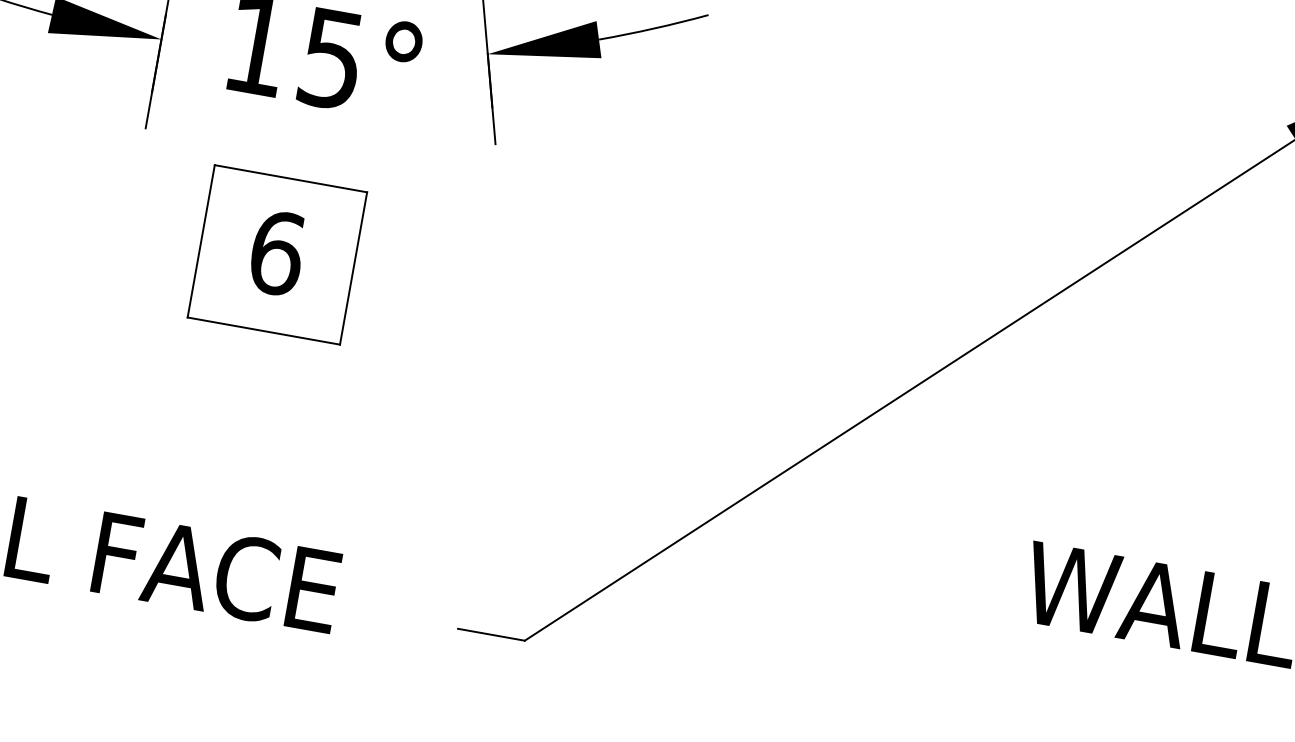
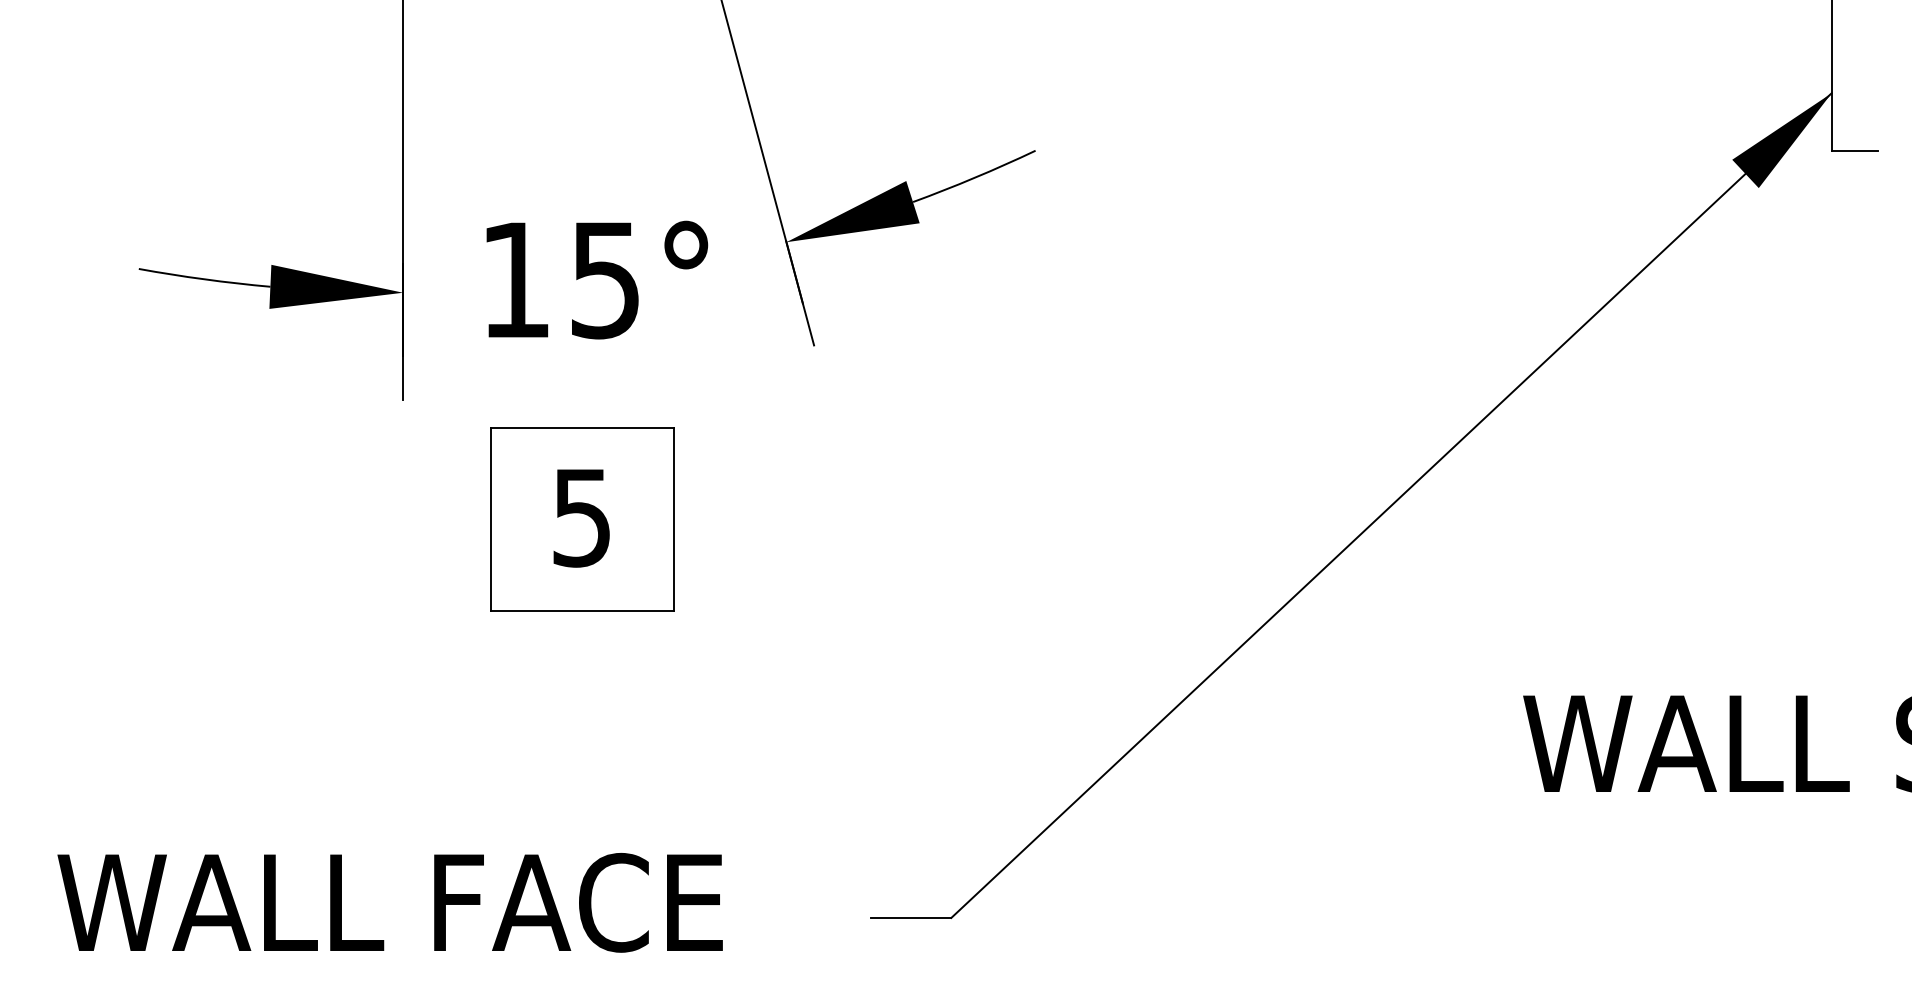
text: (277, 252) -> (582, 517), 6 -> 5

